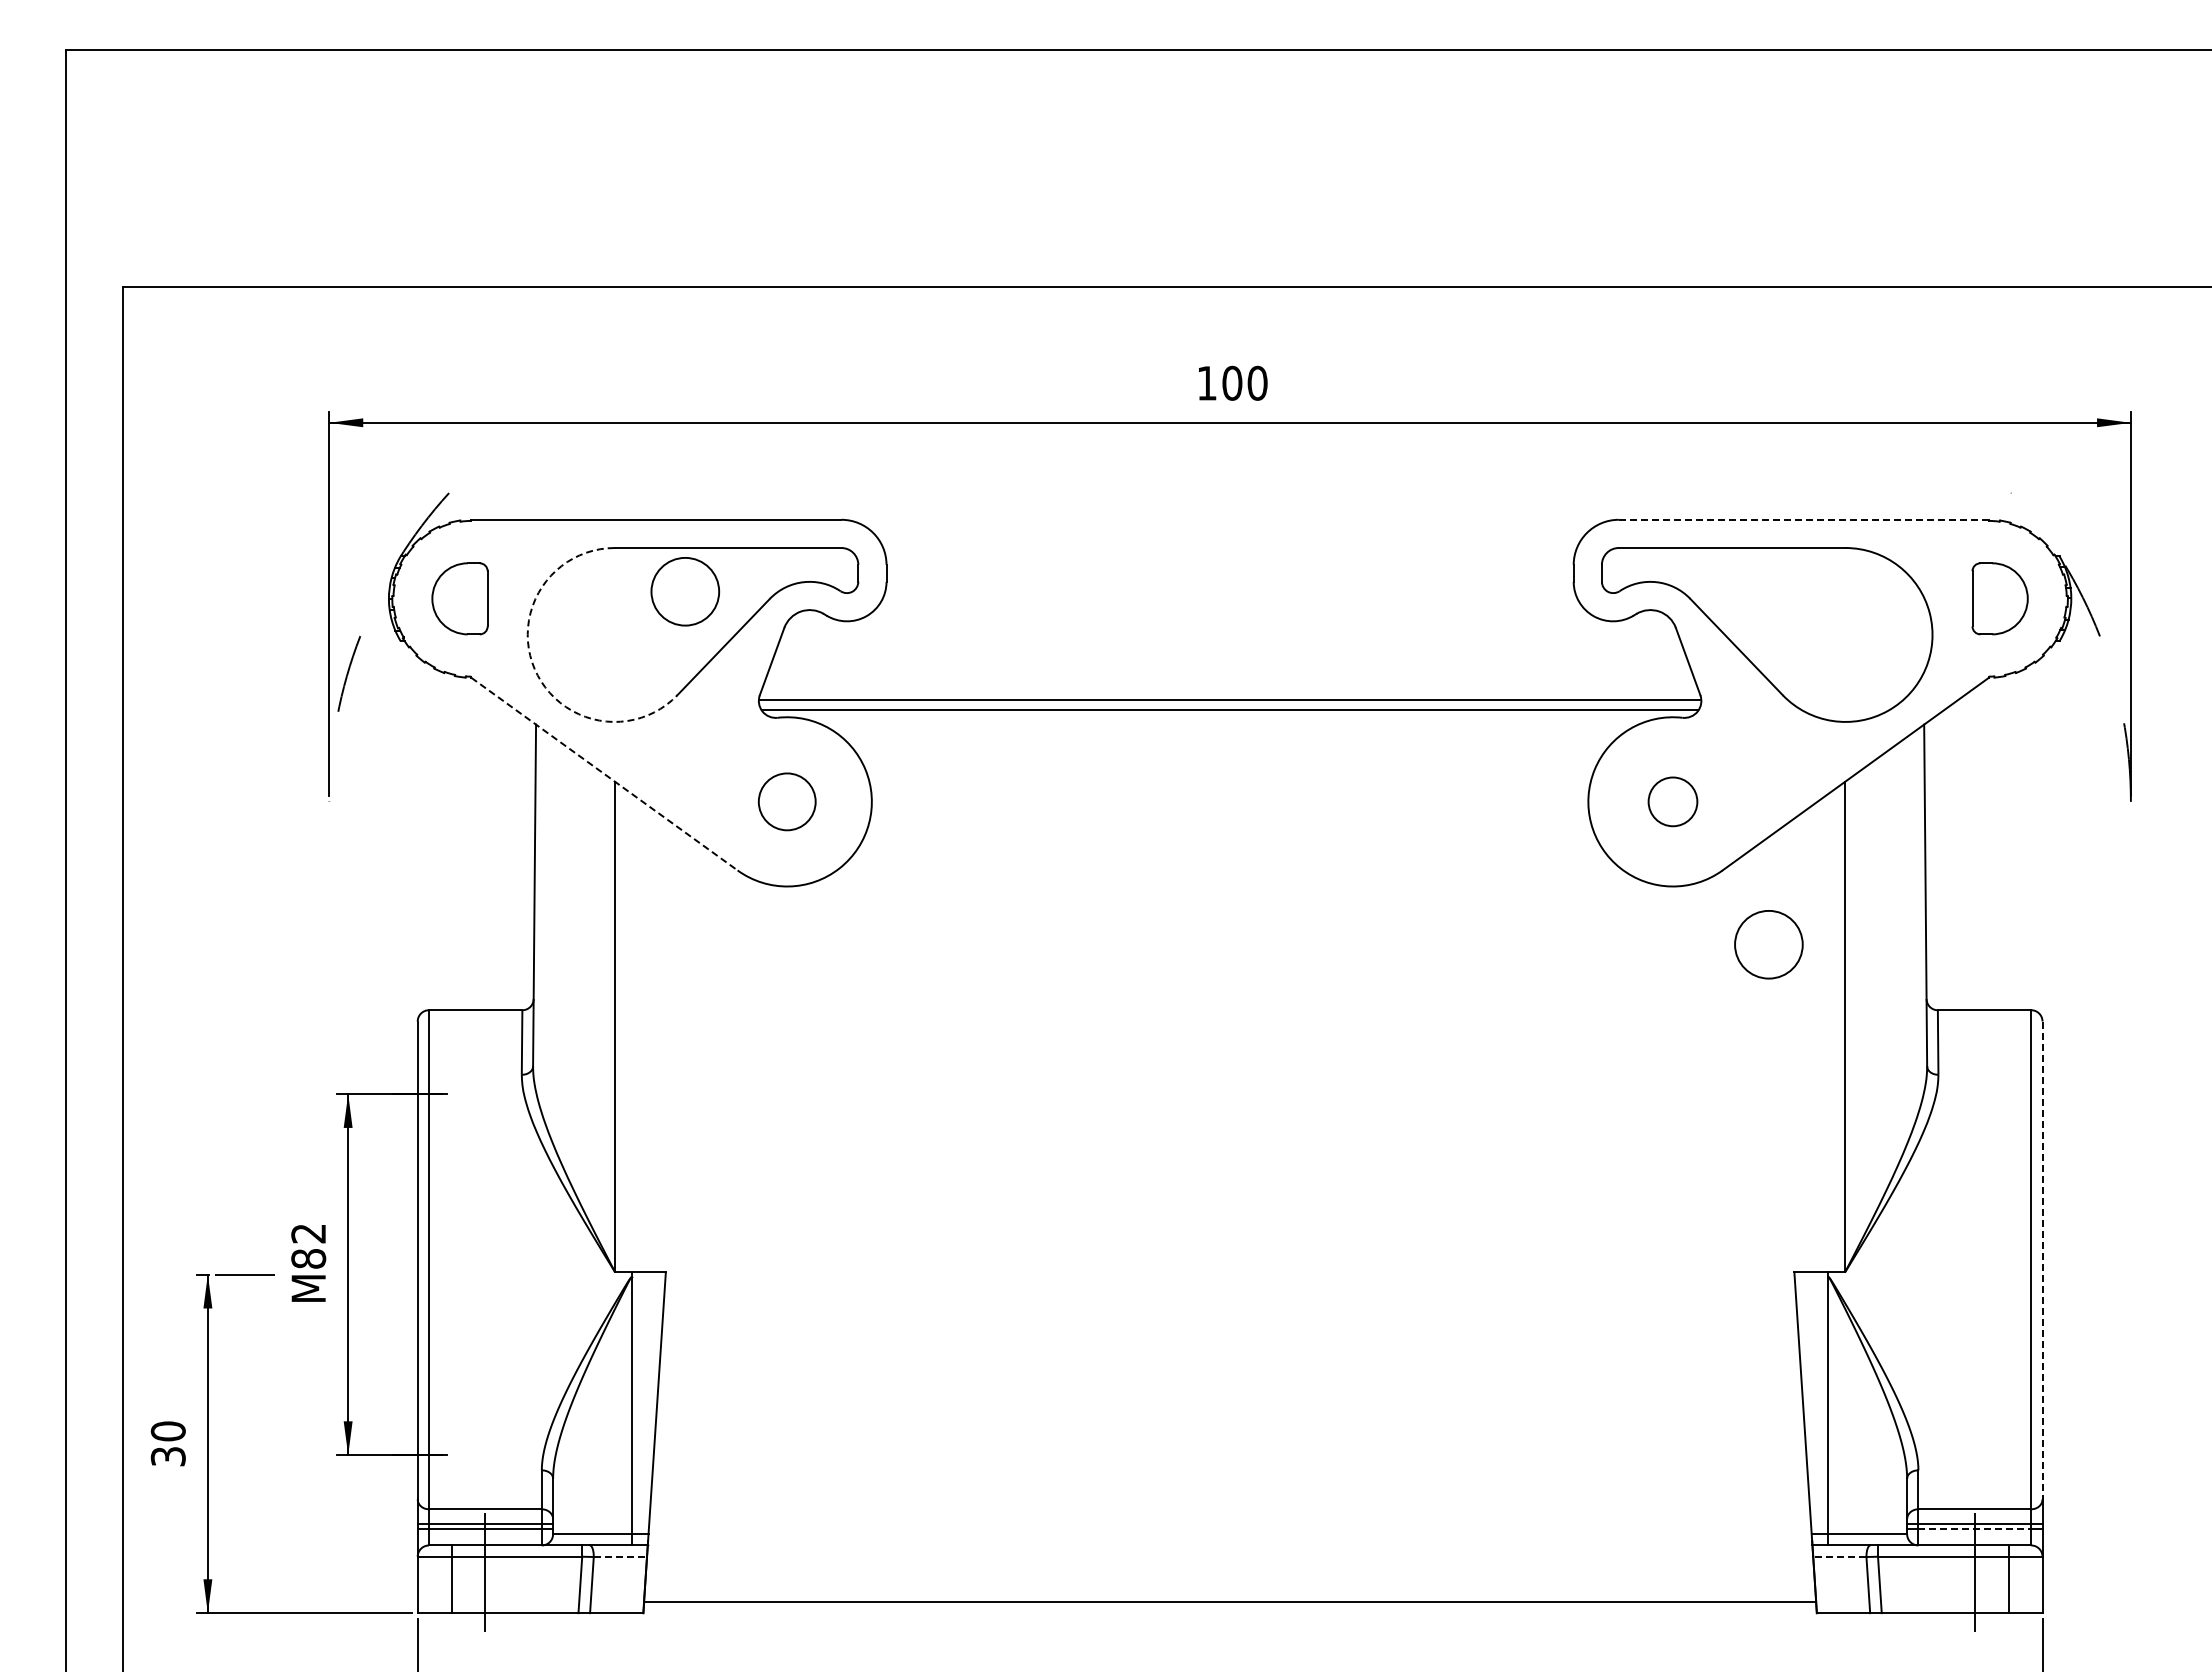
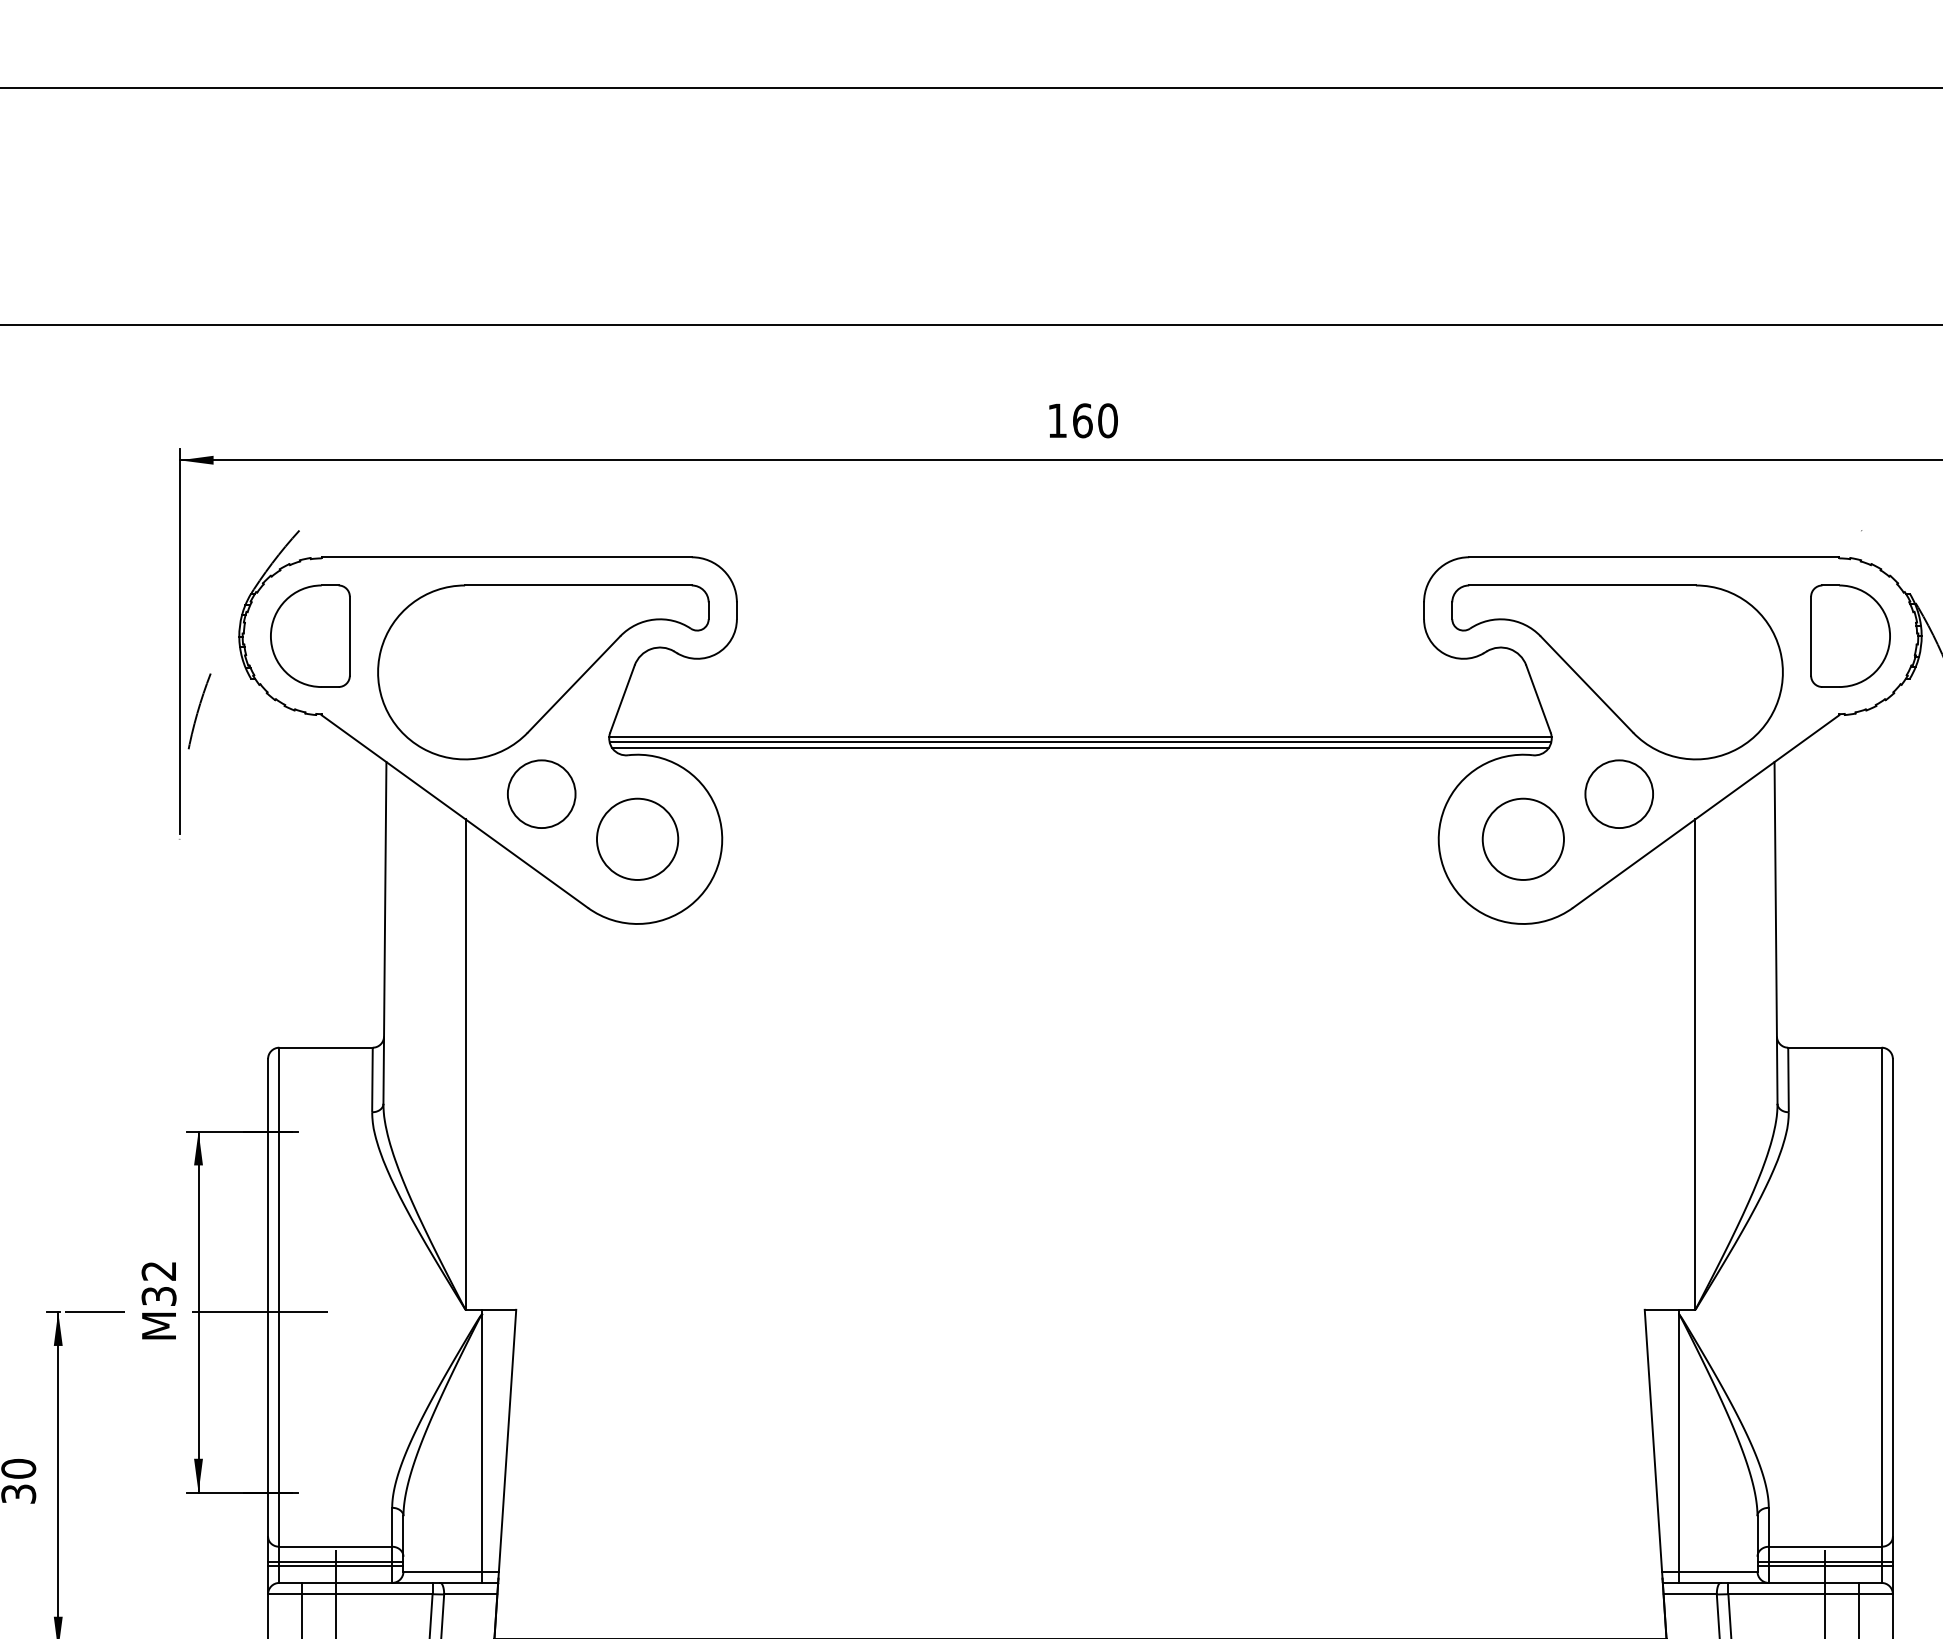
text: (1232, 382) -> (1082, 419), 100 -> 160
line: (1804, 519) -> (1654, 556), dashed -> solid
circle: (685, 591) -> (541, 793), moved
part: (459, 598) -> (309, 635), size x1.43
part: (1999, 598) -> (1849, 635), size x1.43
arc: (534, 669) -> (384, 706), dashed -> solid
line: (1229, 704) -> (1079, 741), added
line: (604, 774) -> (454, 811), dashed -> solid
circle: (786, 801) -> (636, 838), size x1.43
circle: (1672, 801) -> (1522, 838), size x1.67
circle: (1768, 944) -> (1618, 793), moved
text: (308, 1258) -> (158, 1295), 82 -> 32
line: (2042, 1260) -> (1892, 1297), dashed -> solid
line: (410, 1274) -> (260, 1311), added
line: (1975, 1528) -> (1825, 1565), dashed -> solid
line: (620, 1557) -> (470, 1594), dashed -> solid
line: (1839, 1557) -> (1689, 1594), dashed -> solid

